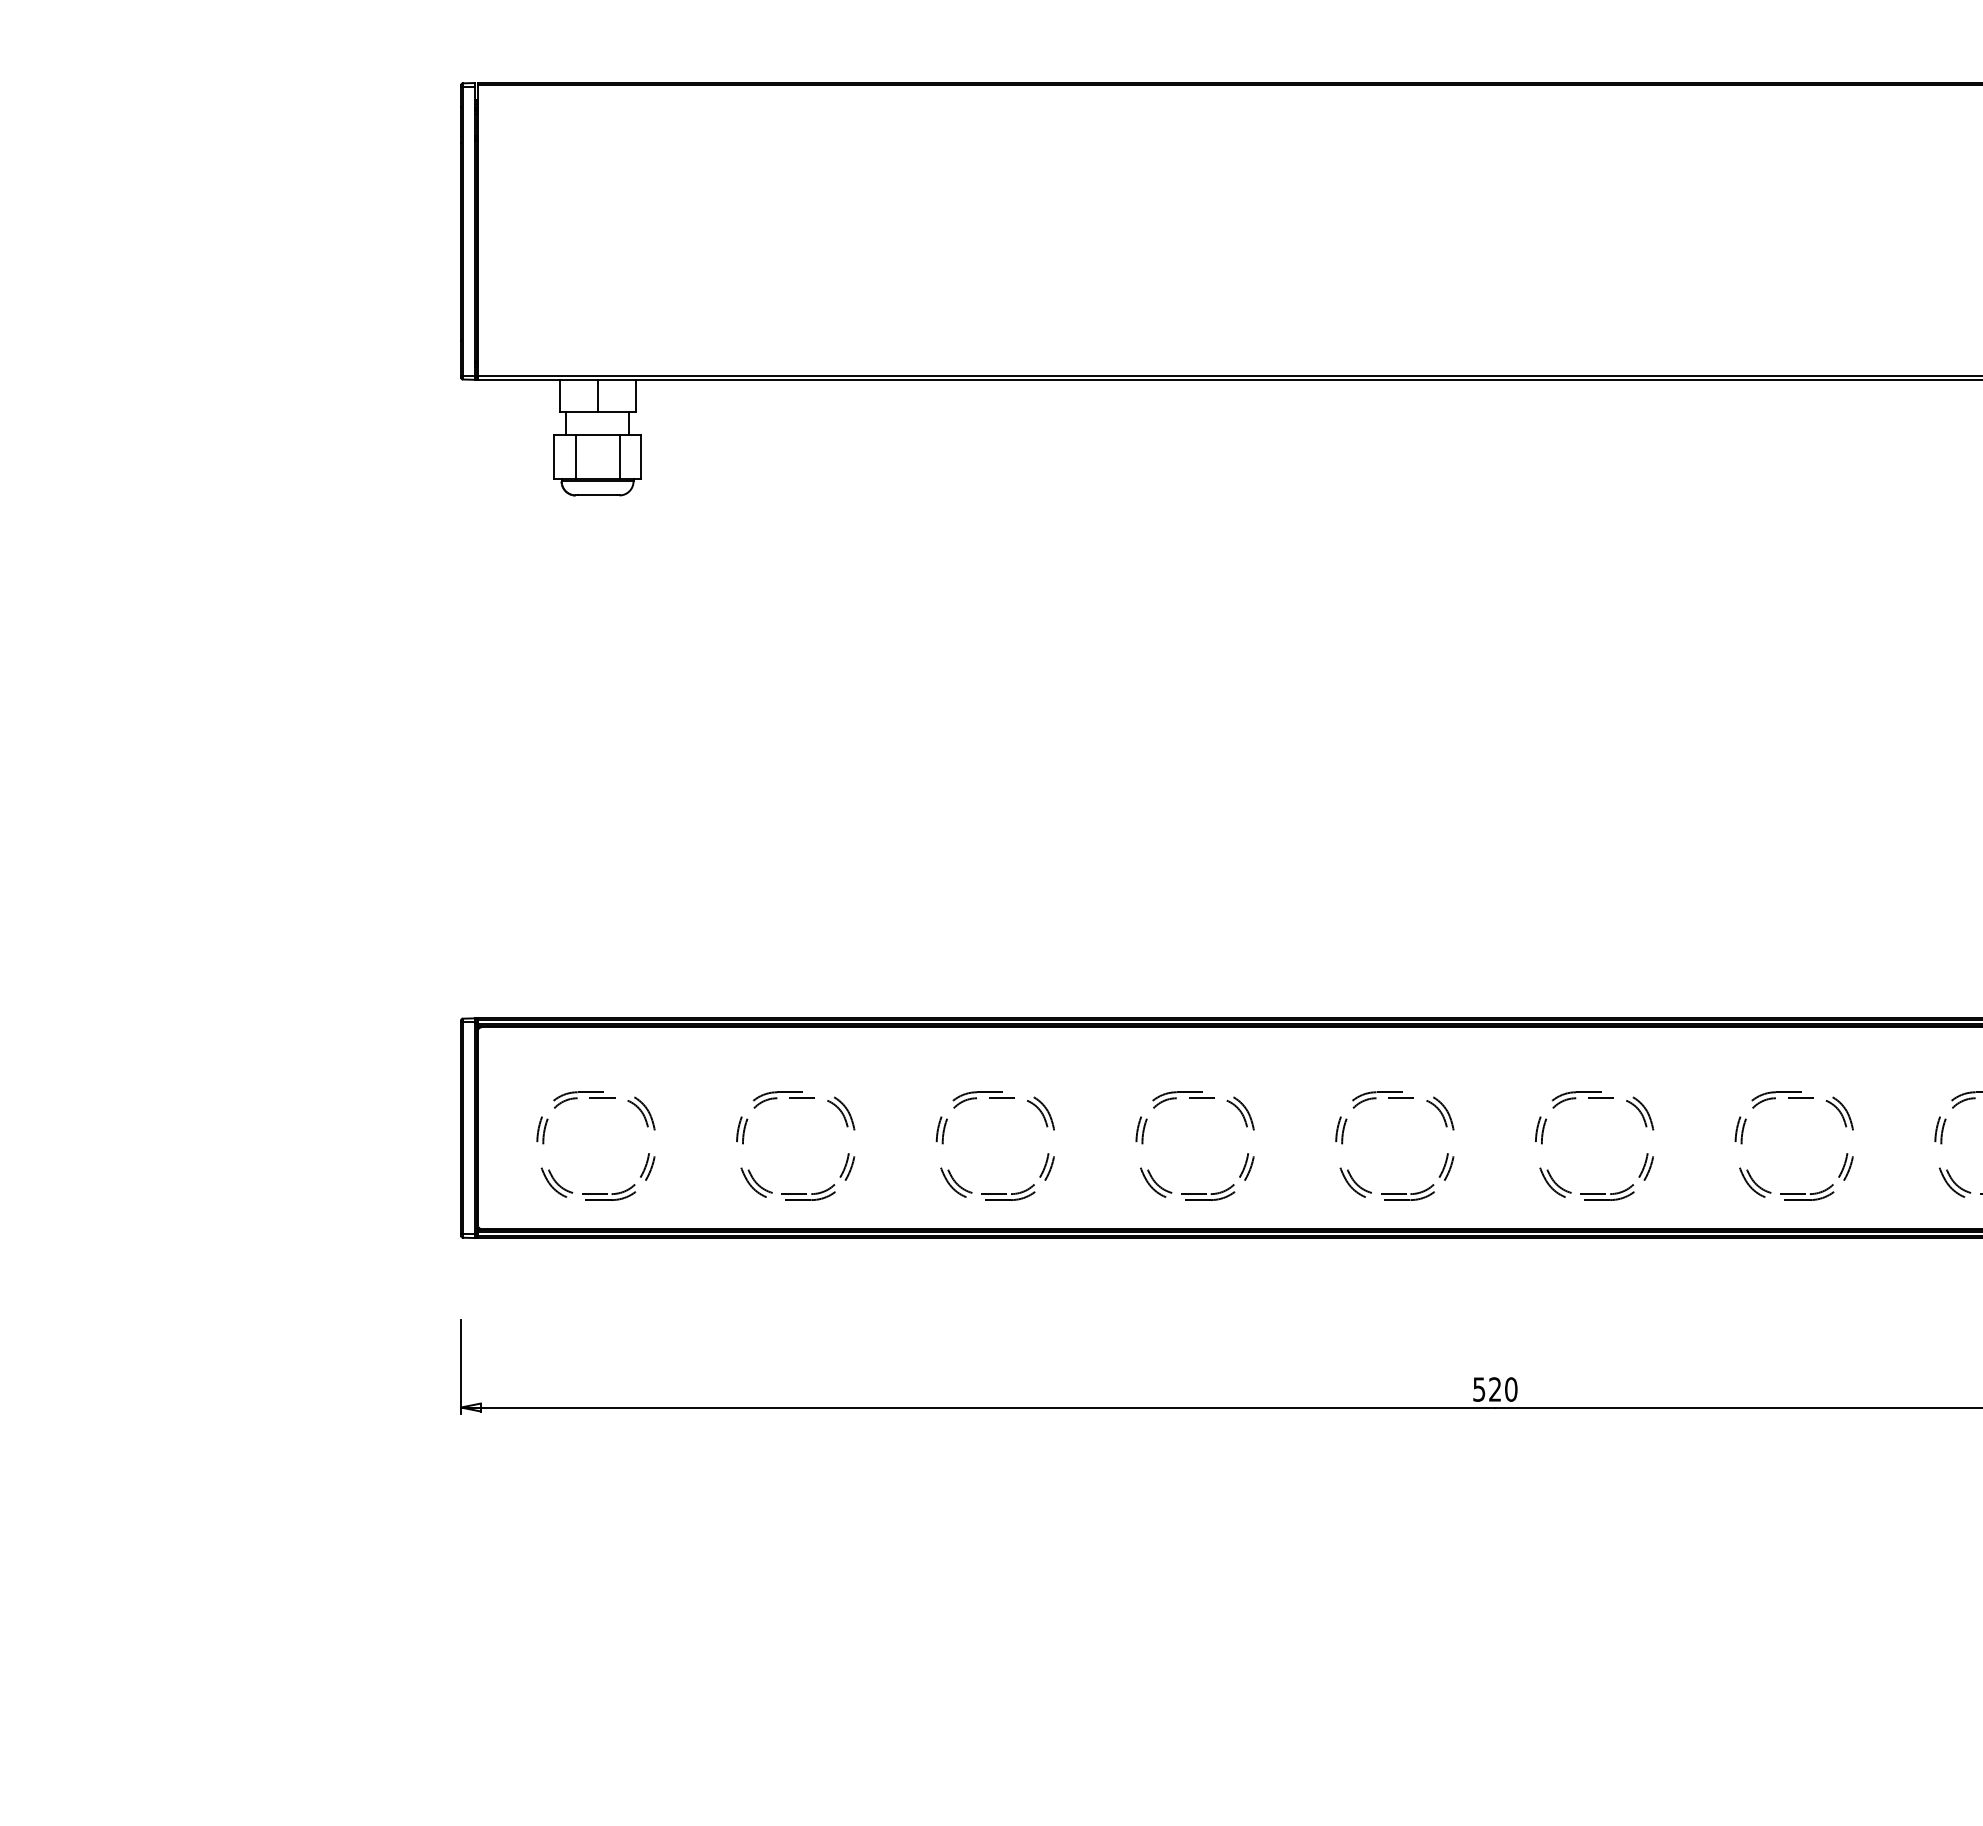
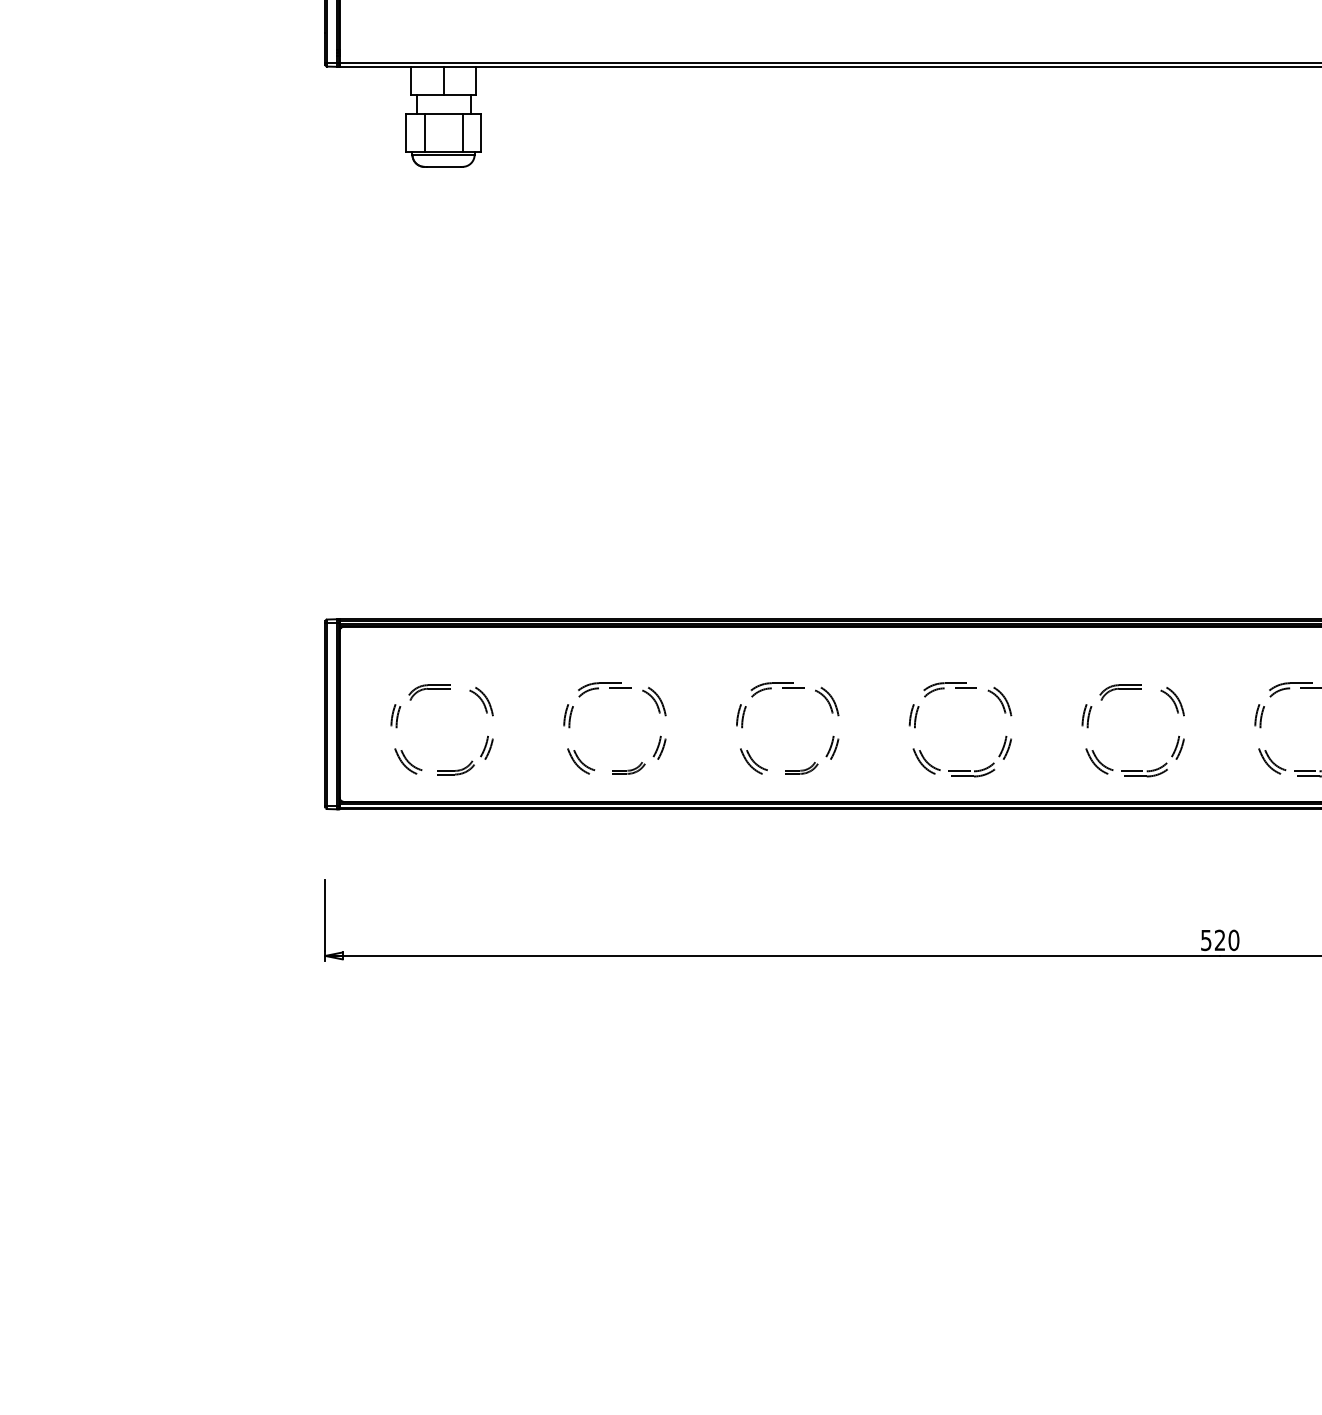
part: (584, 1099) -> (432, 689), size x0.7
part: (1382, 1099) -> (1122, 689), size x0.7
part: (609, 1192) -> (453, 769), size x0.7
part: (808, 1192) -> (626, 769), size x0.6
part: (1008, 1192) -> (799, 769), size x0.6

